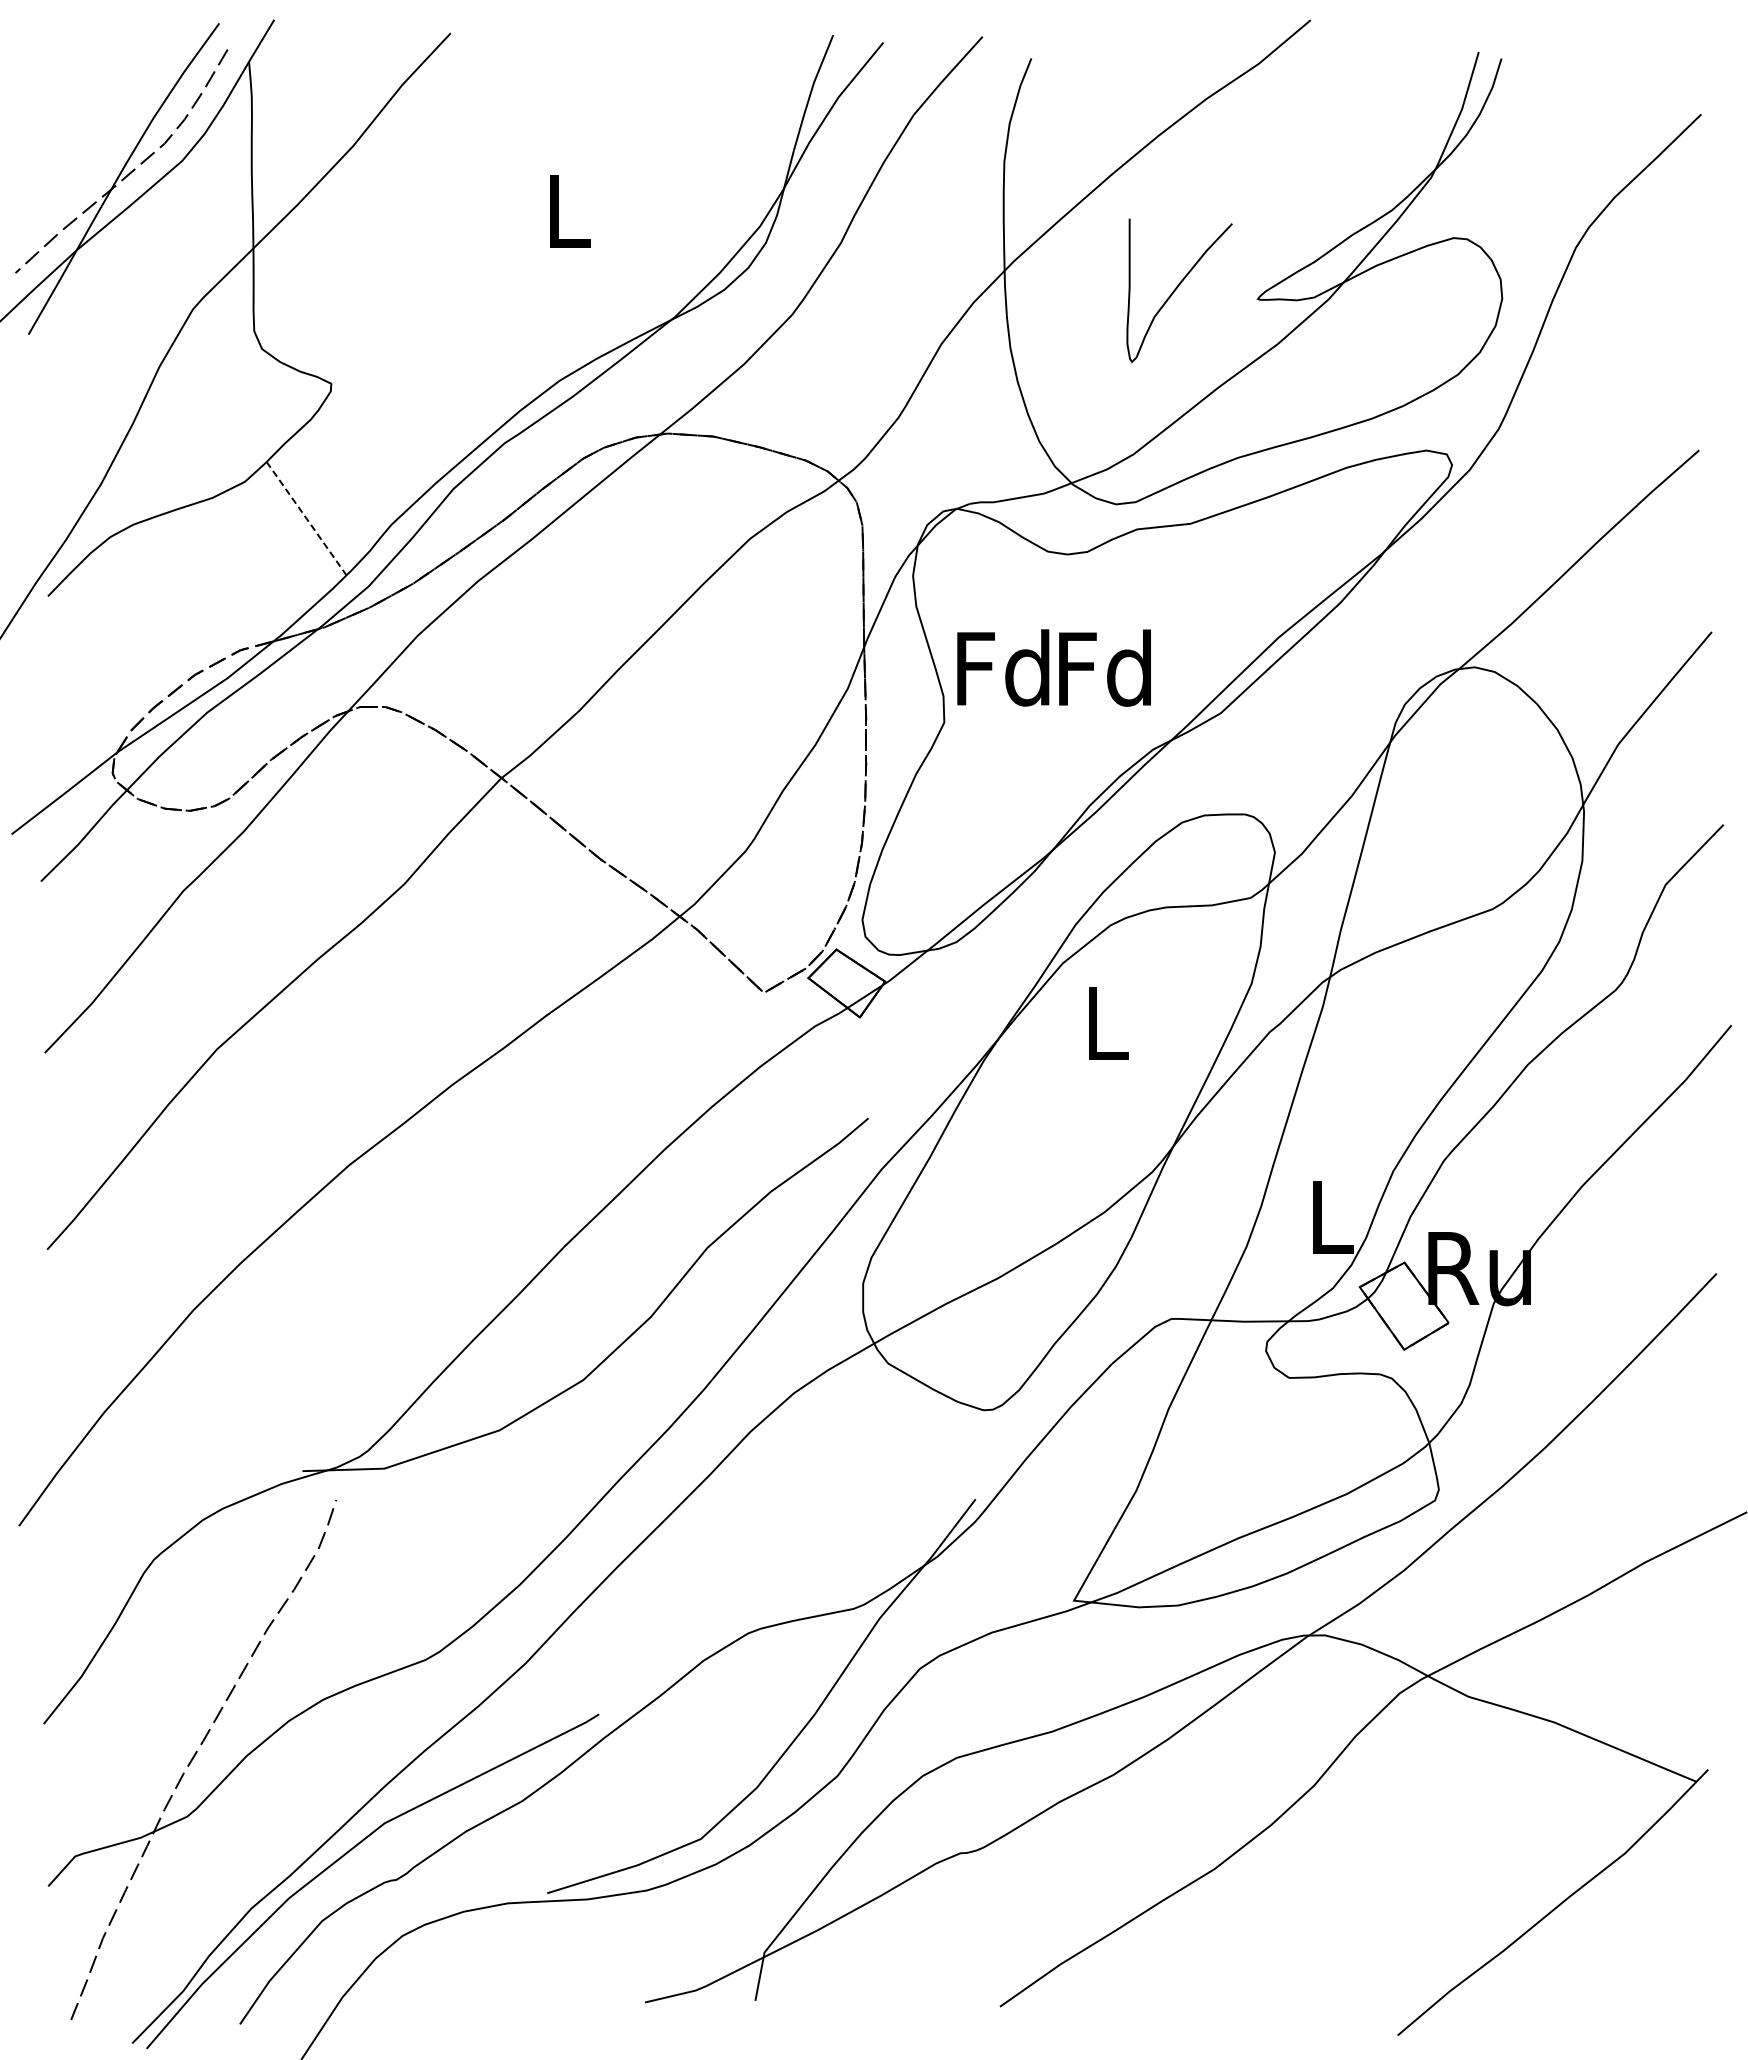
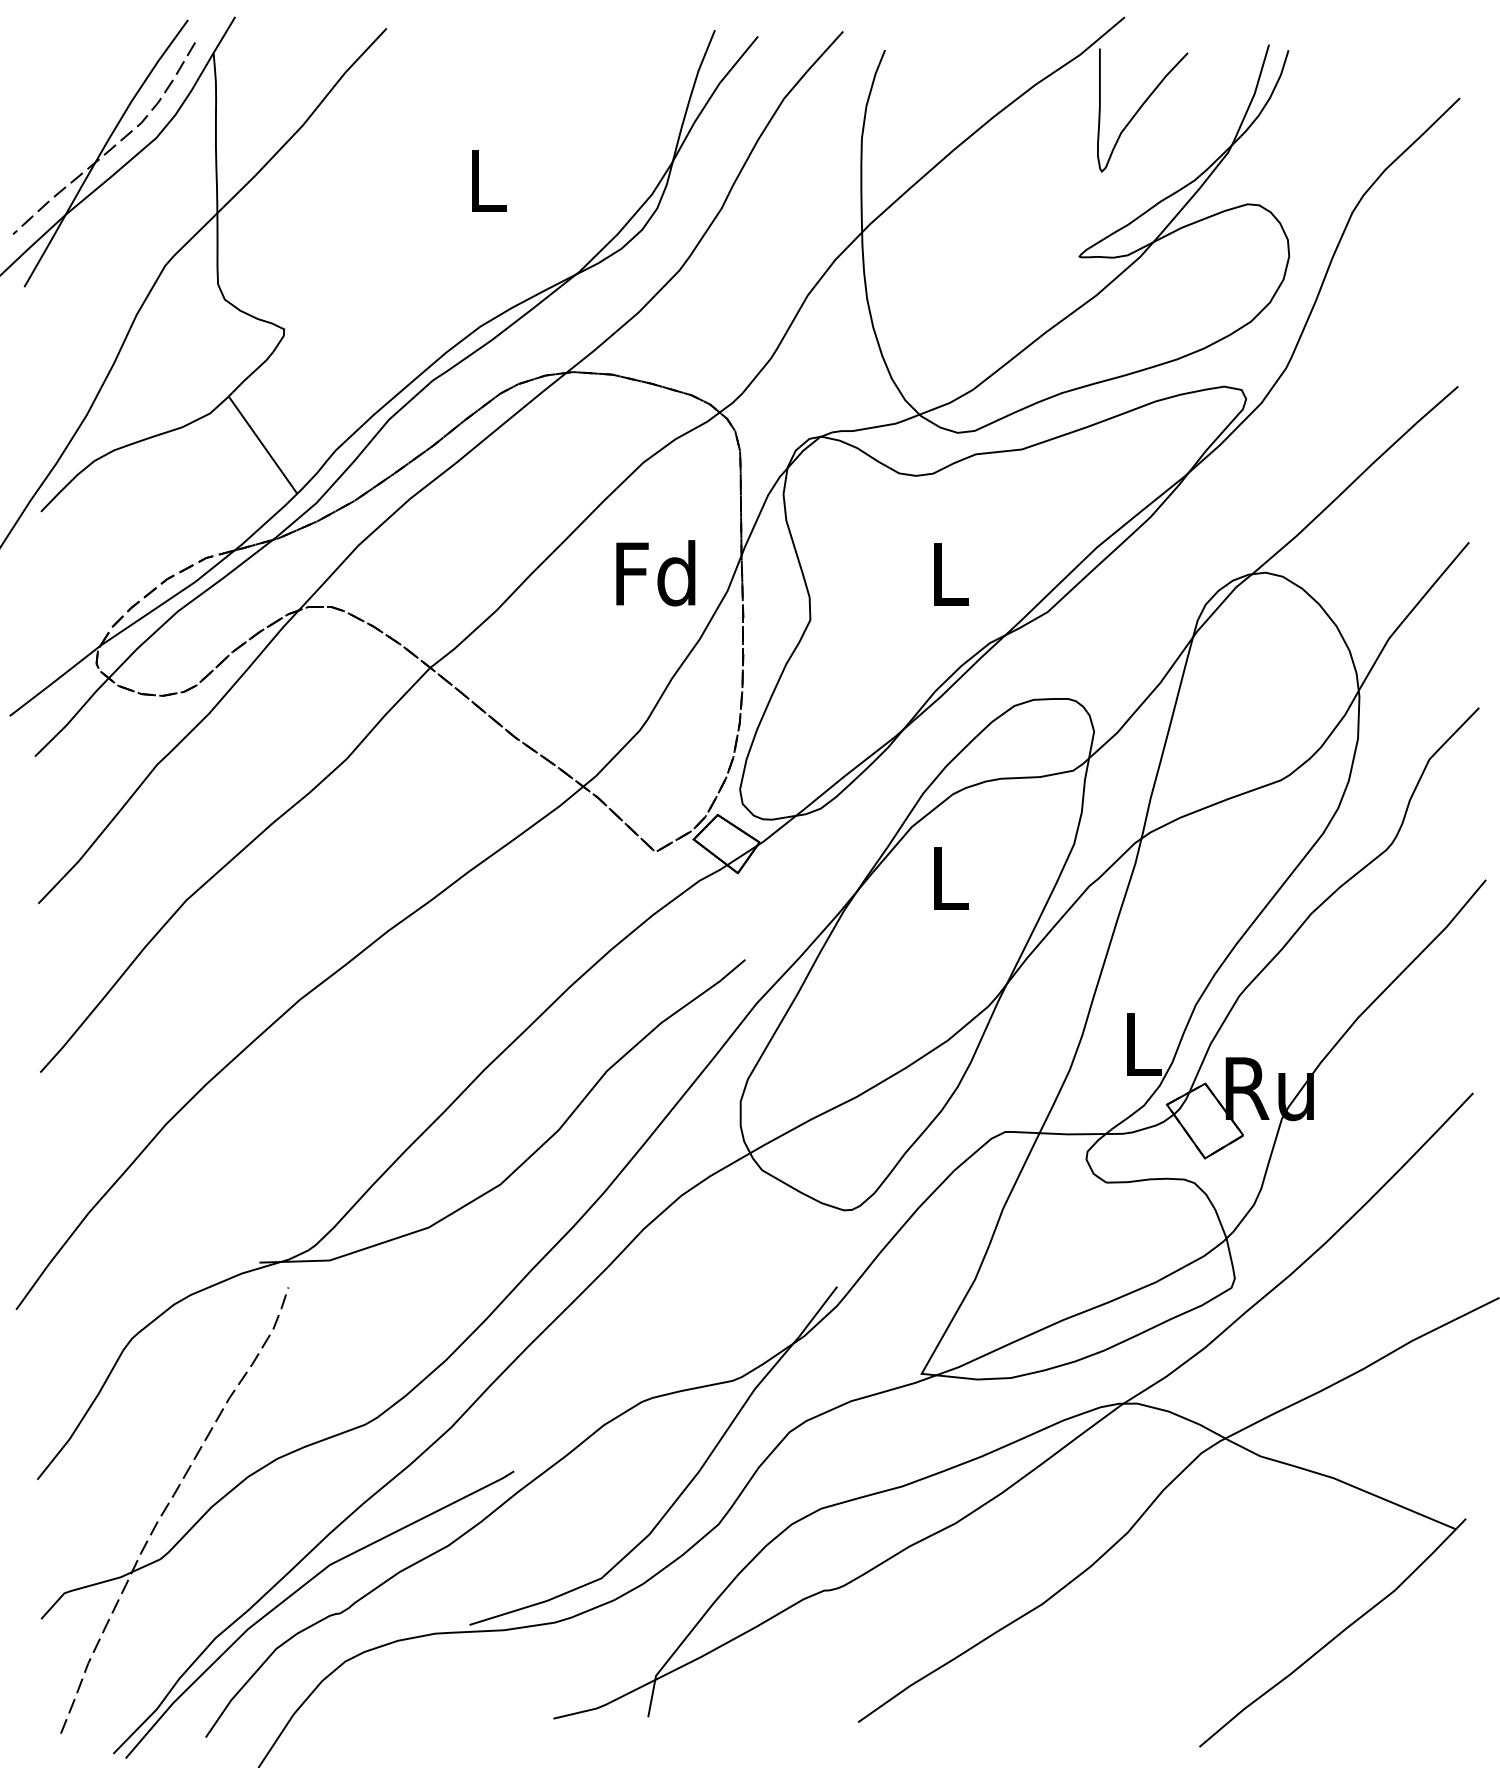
curve: (1177, 288) -> (1140, 108), moved
line: (306, 518) -> (262, 444), dashed -> solid
text: (1003, 667) -> (656, 572), moved
text: (1104, 667) -> (947, 572), Fd -> L

